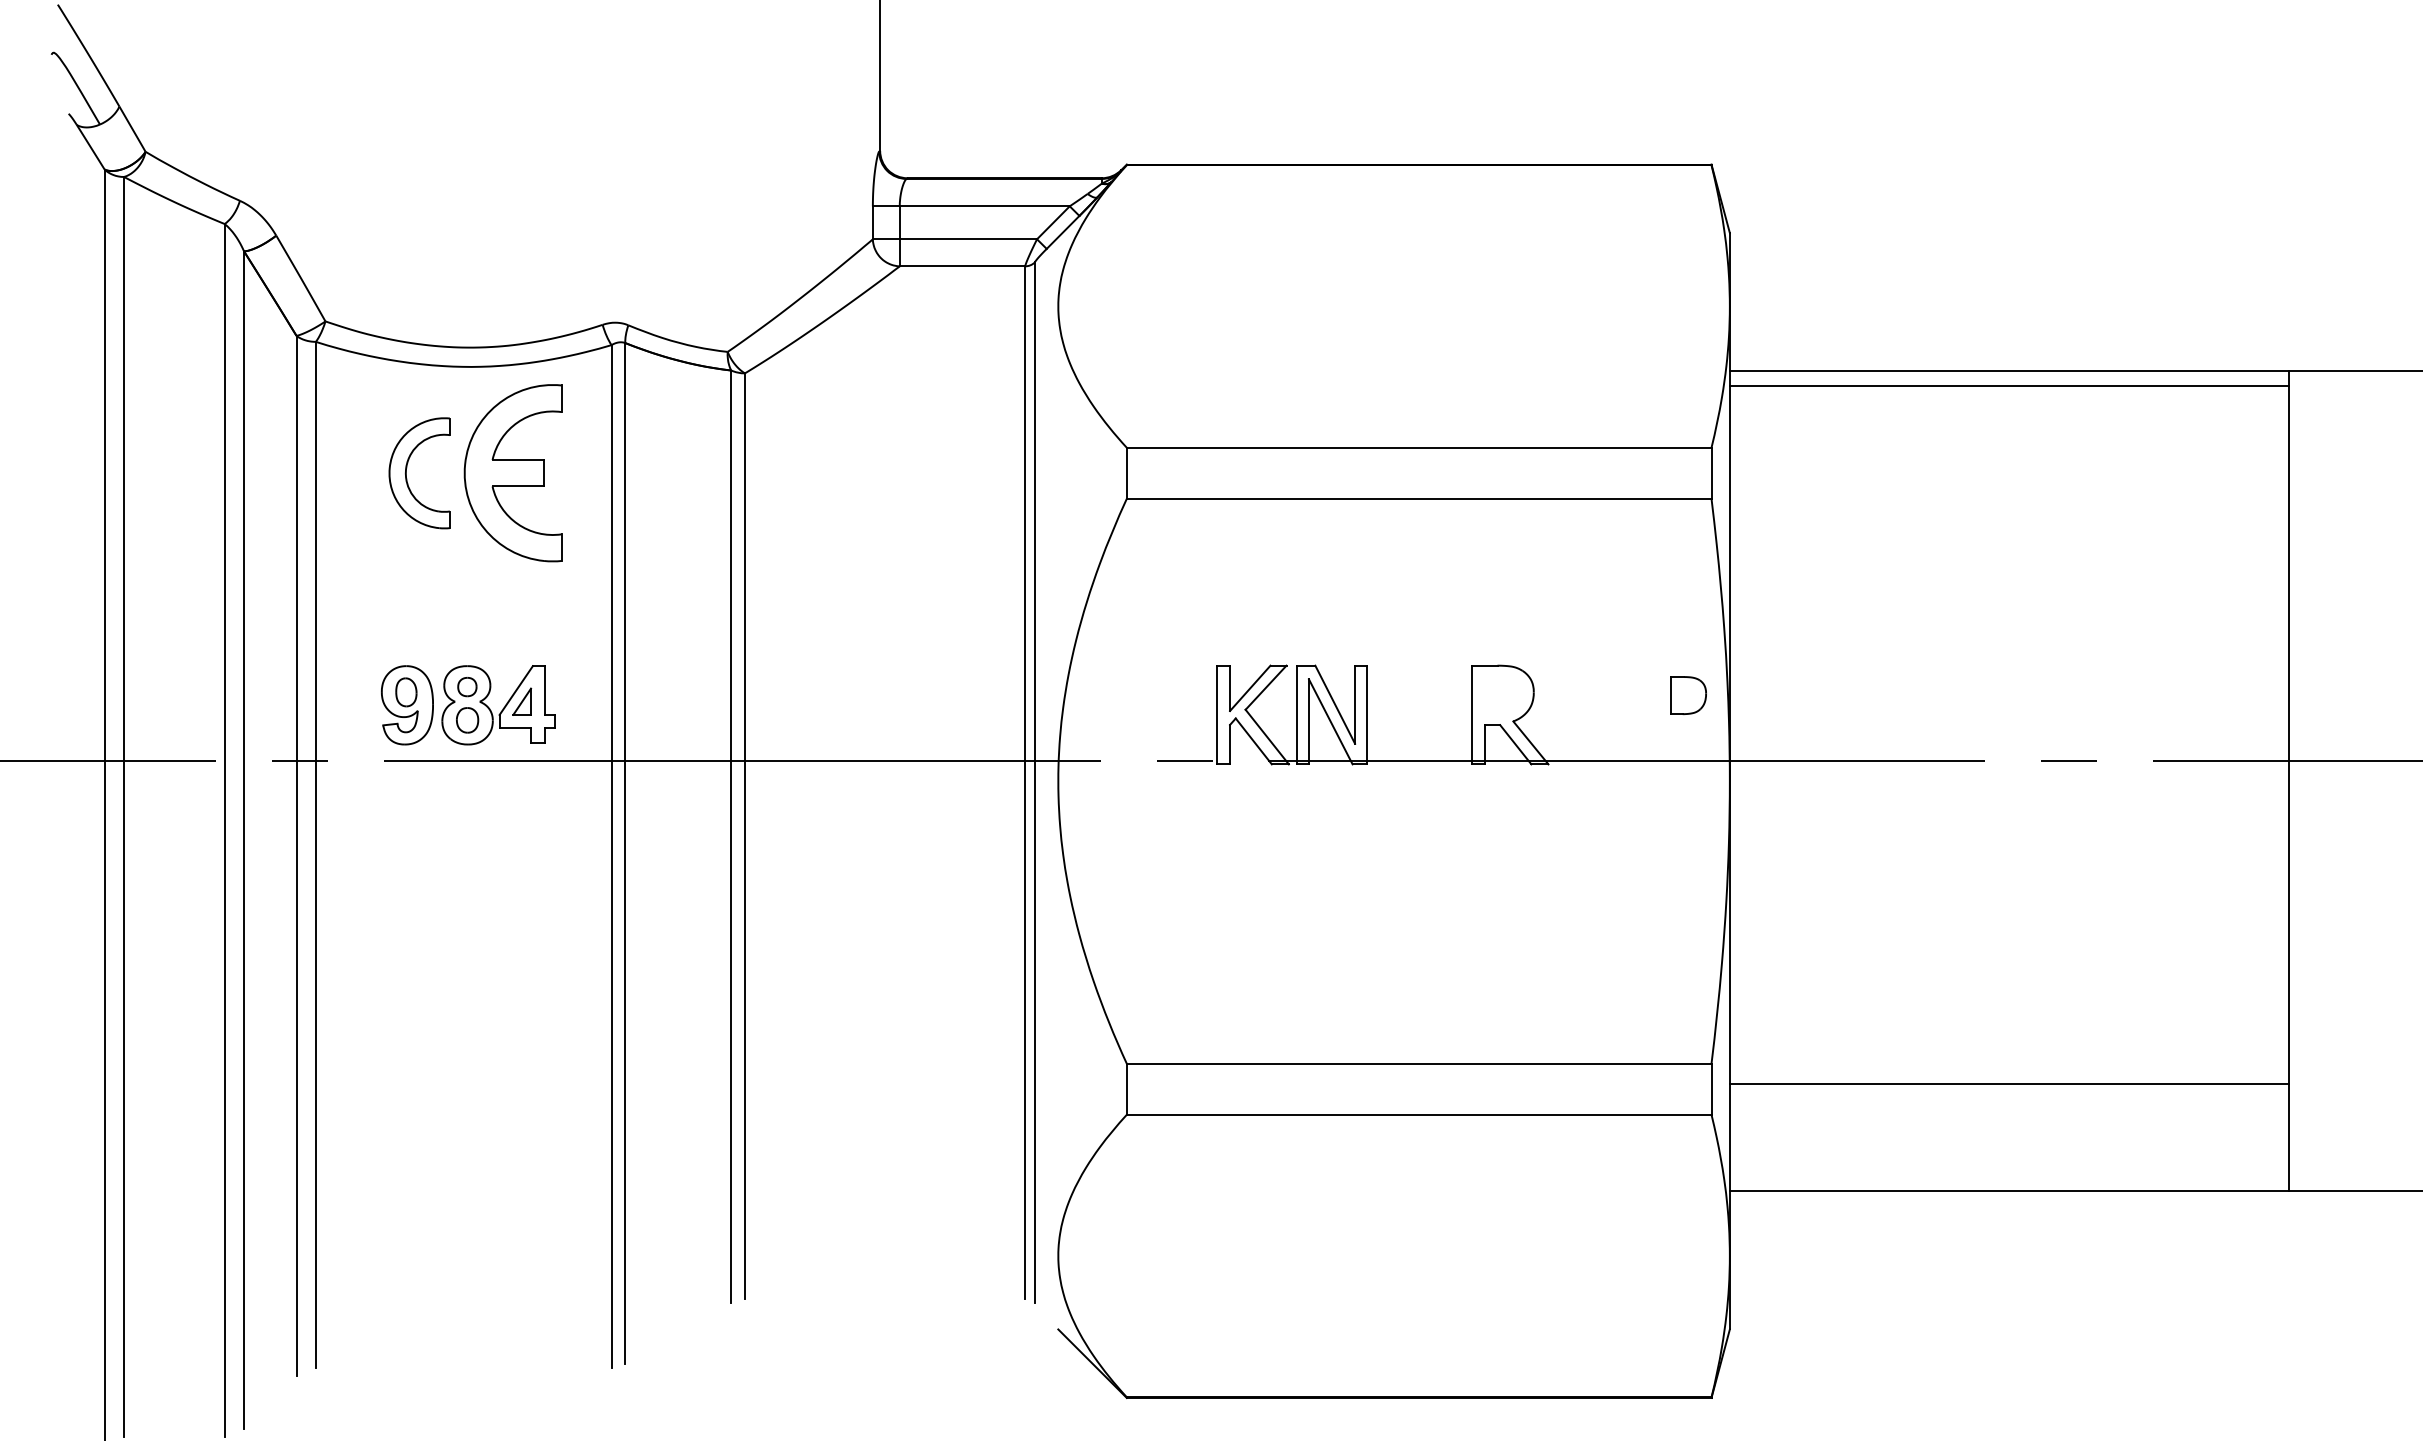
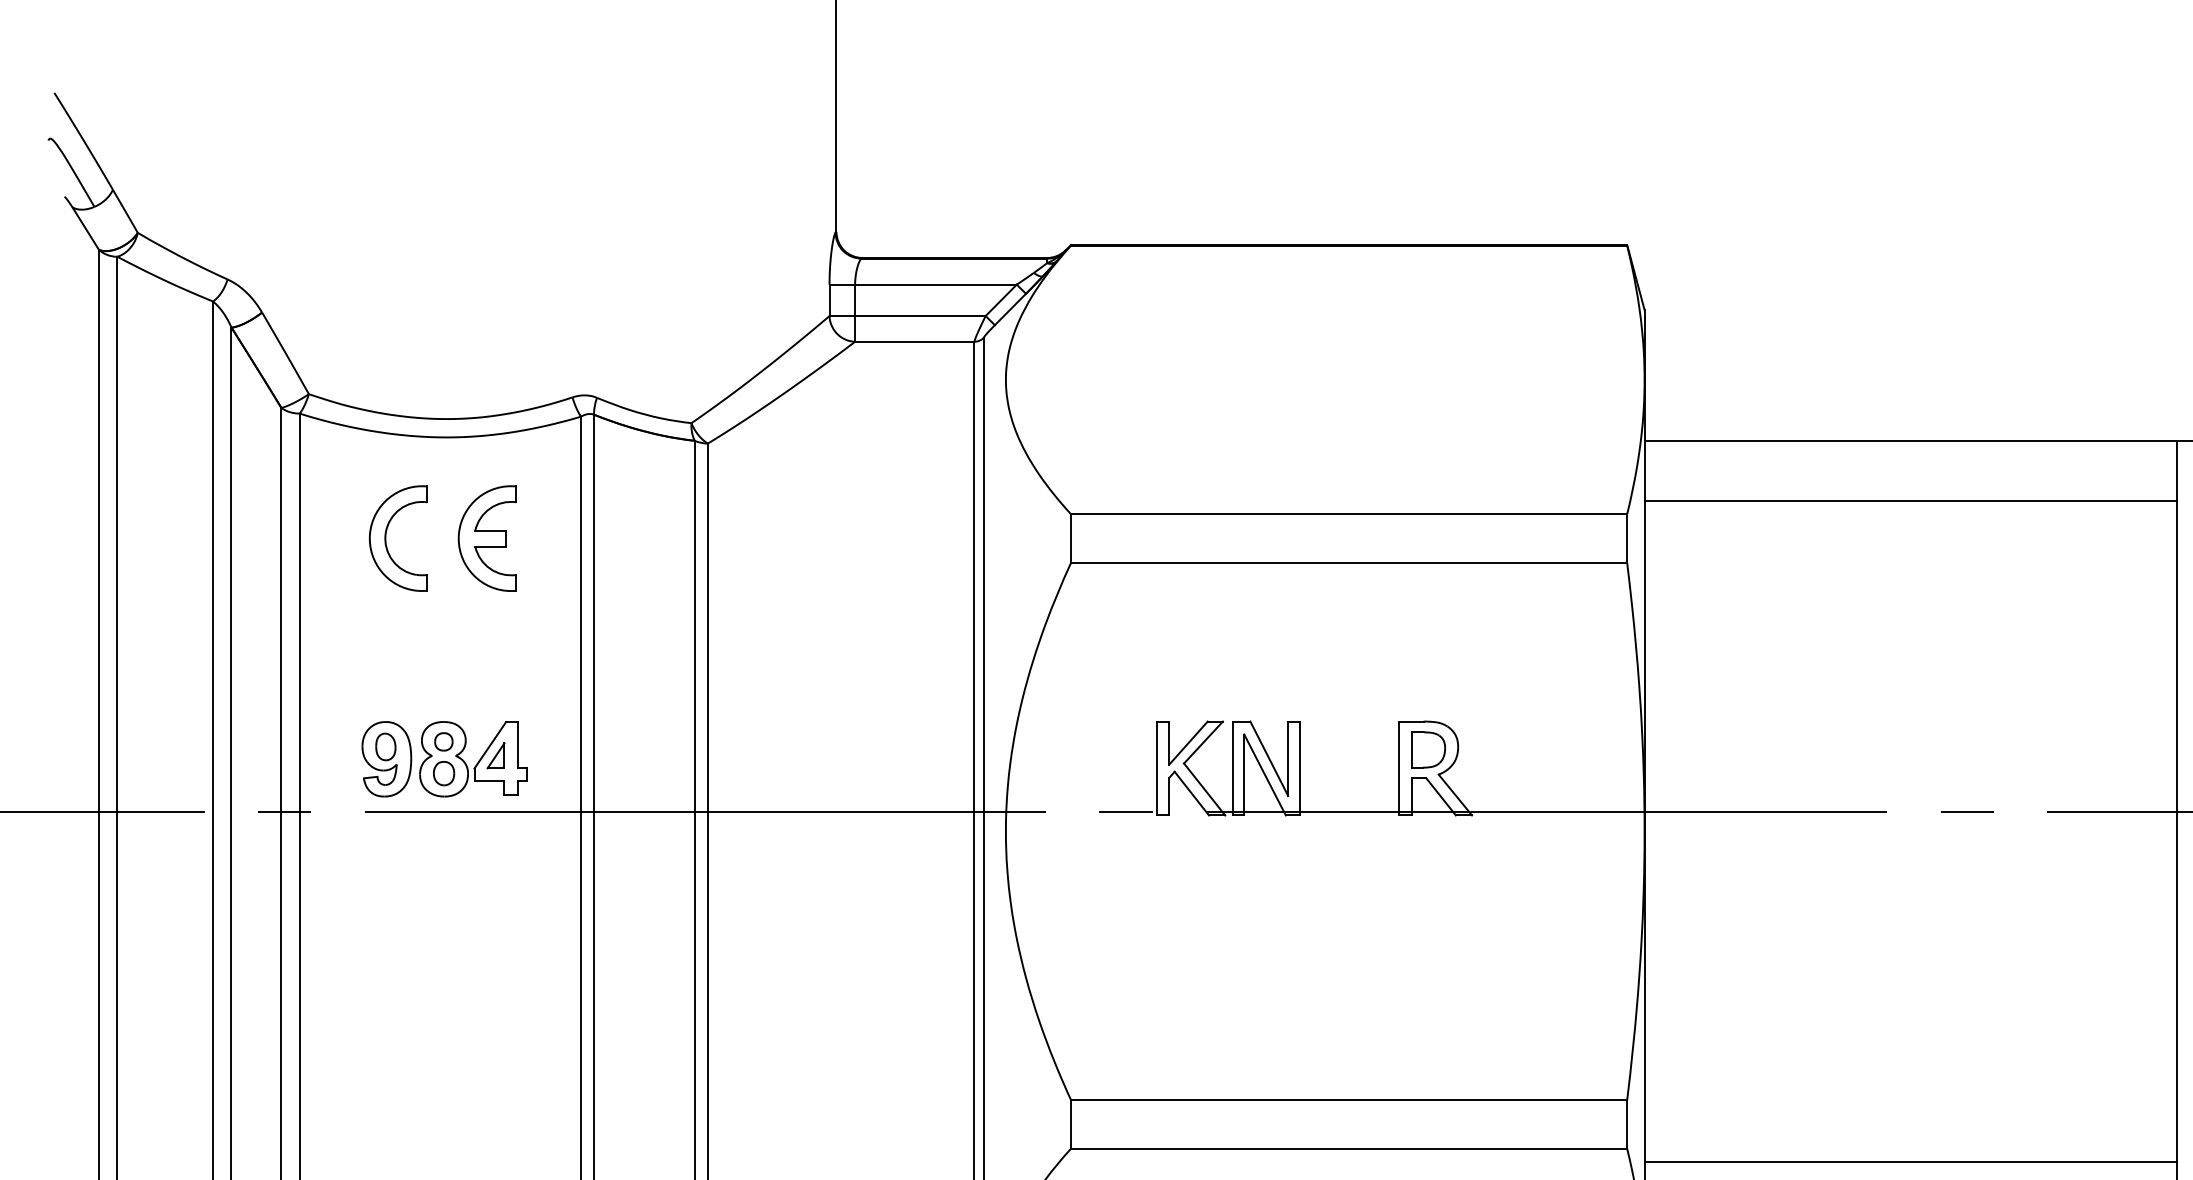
line: (2009, 385) -> (1910, 500), moved
part: (513, 473) -> (487, 538), size x0.62
part: (1688, 695) -> (1428, 749), moved
line: (2009, 1083) -> (1910, 1161), moved

